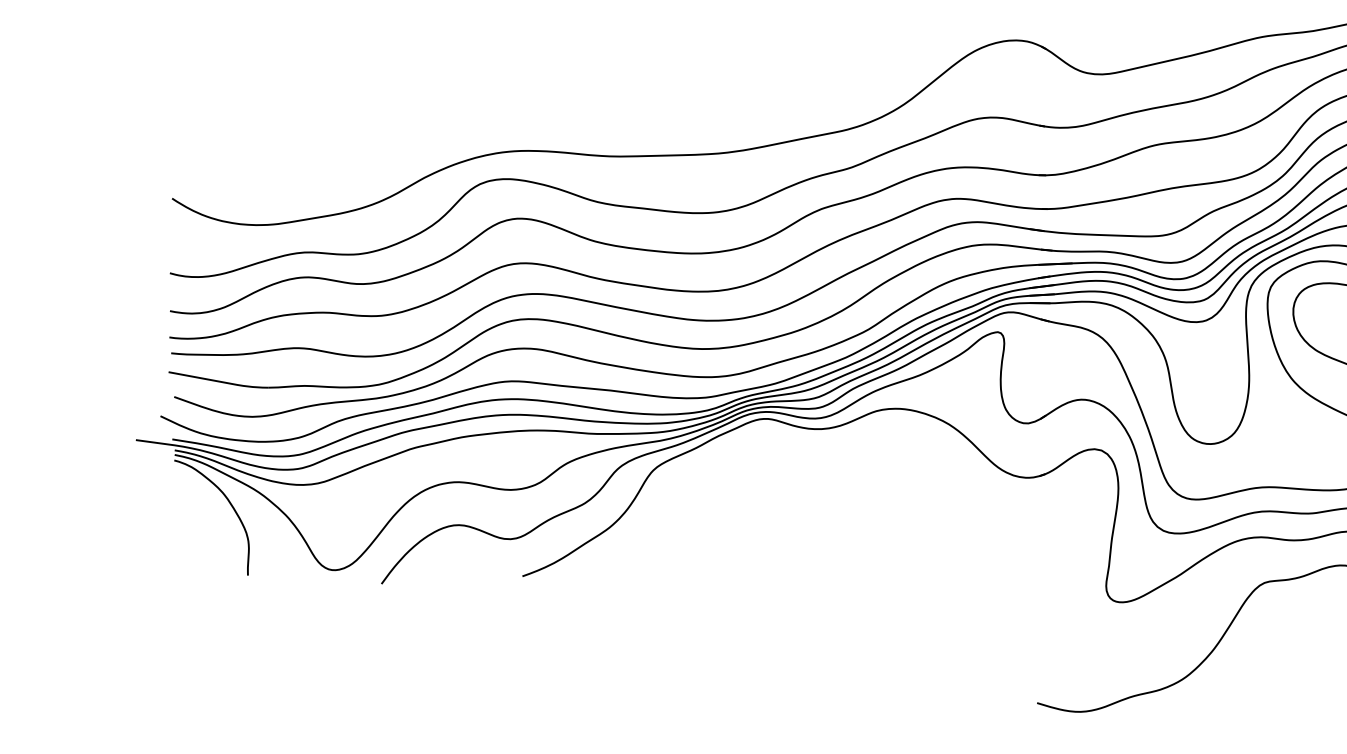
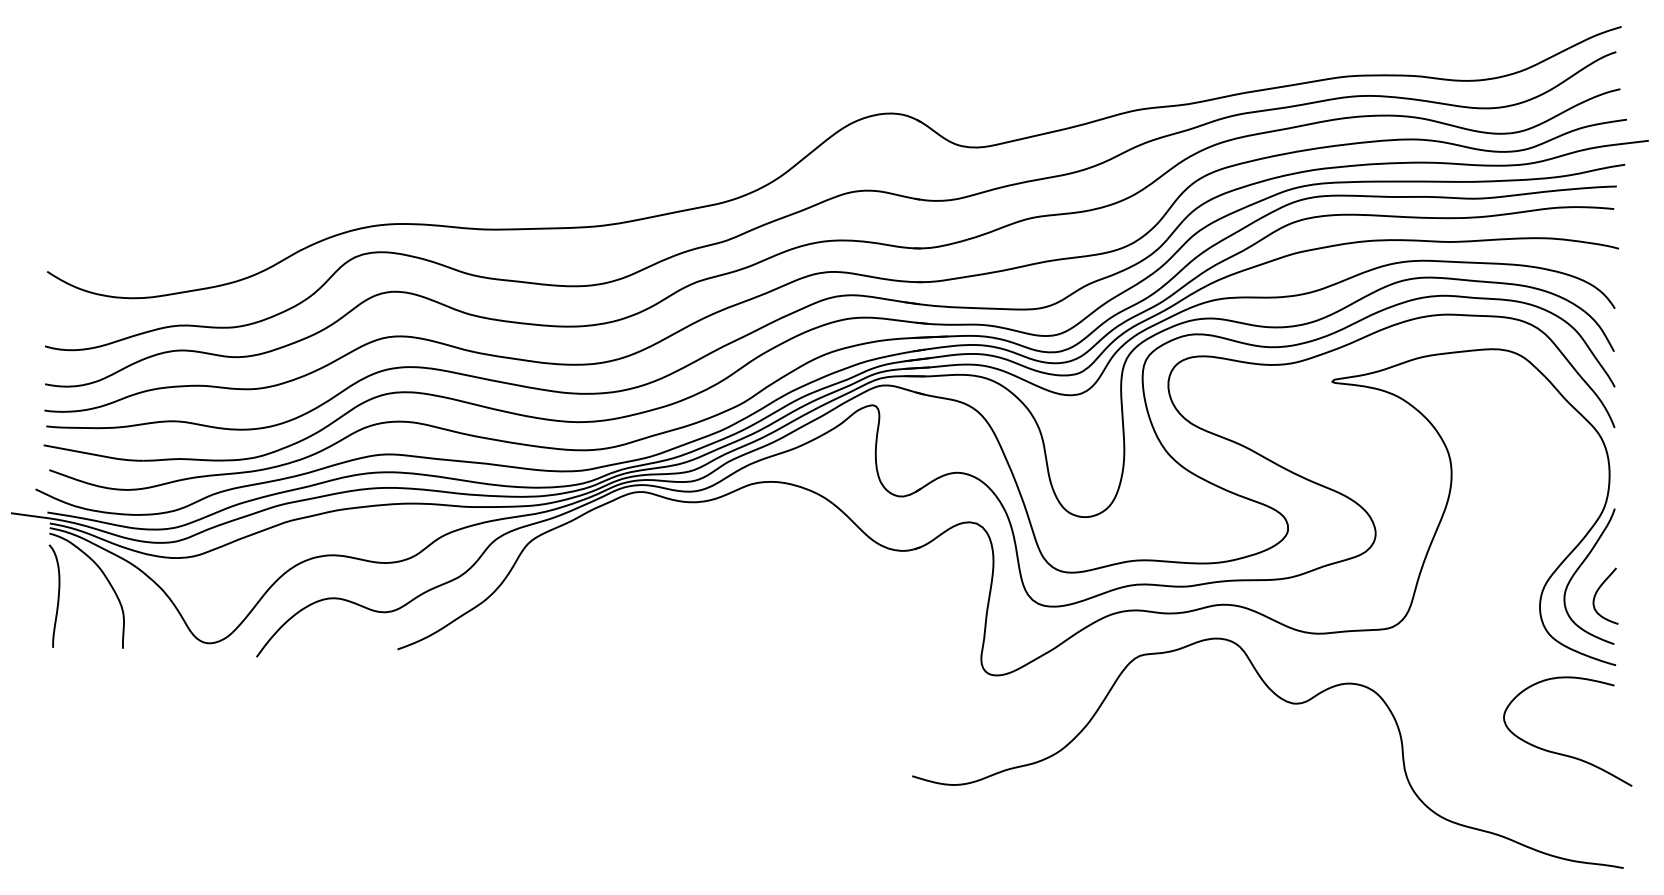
curve: (182, 523) -> (57, 596), added

